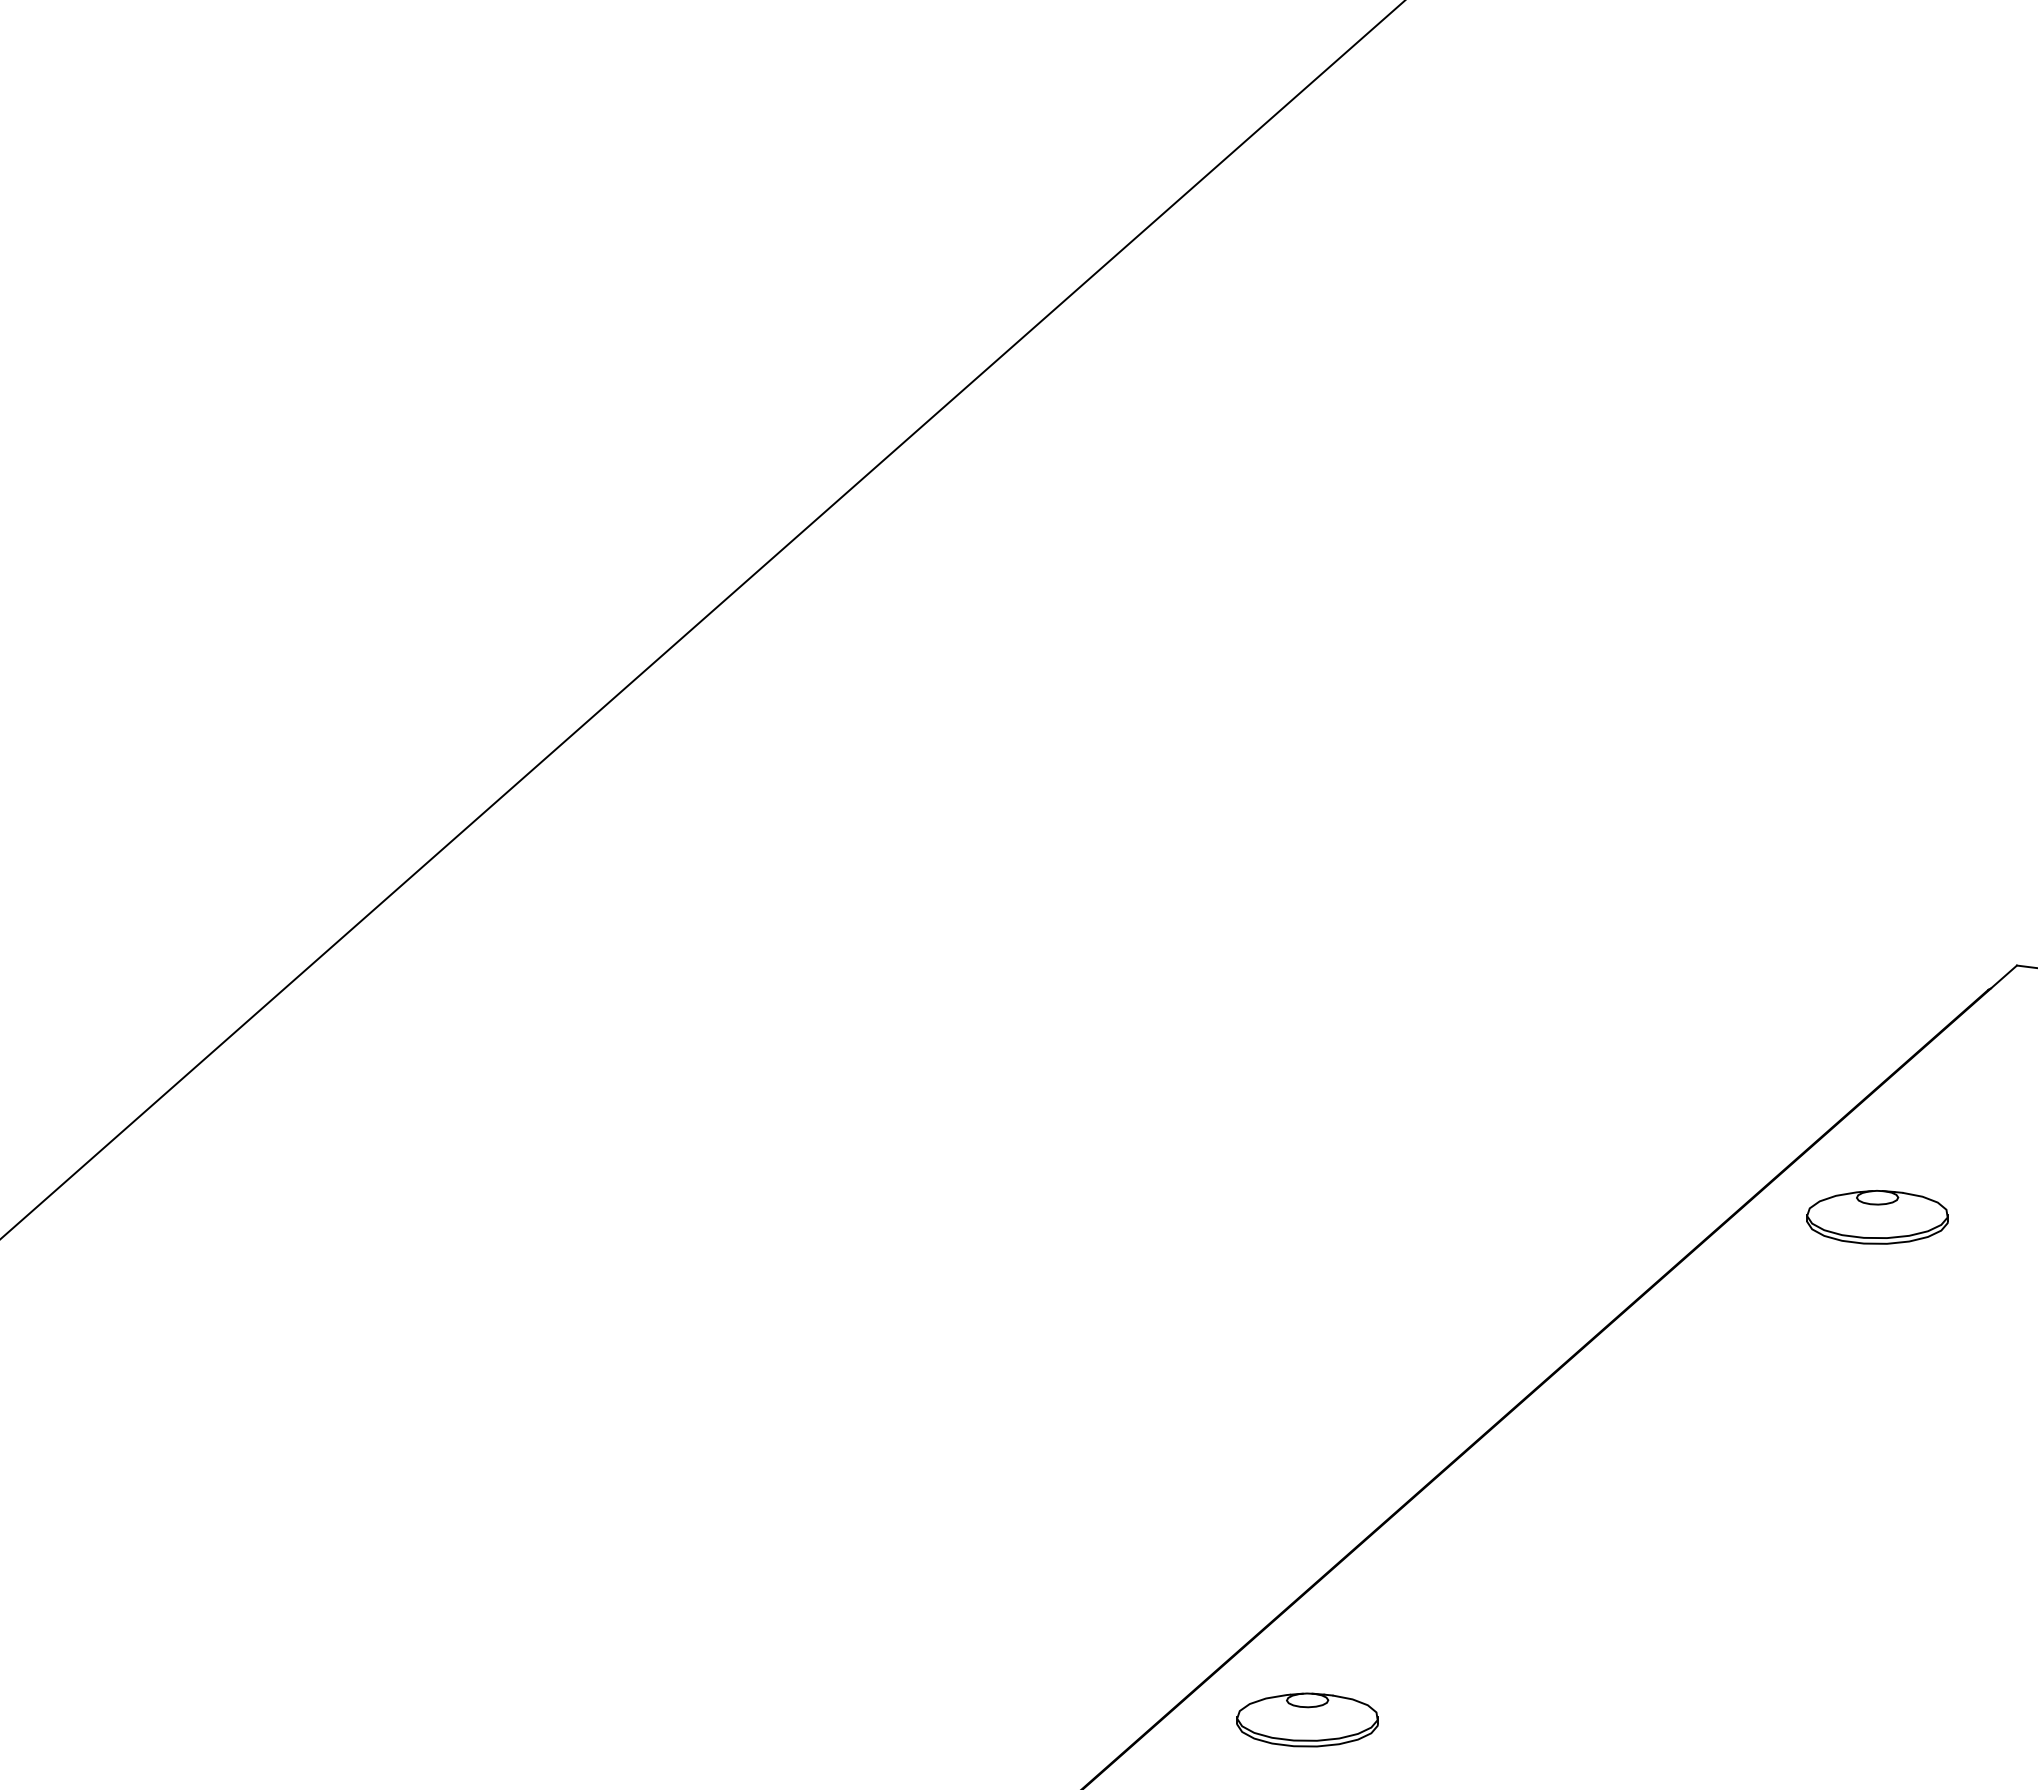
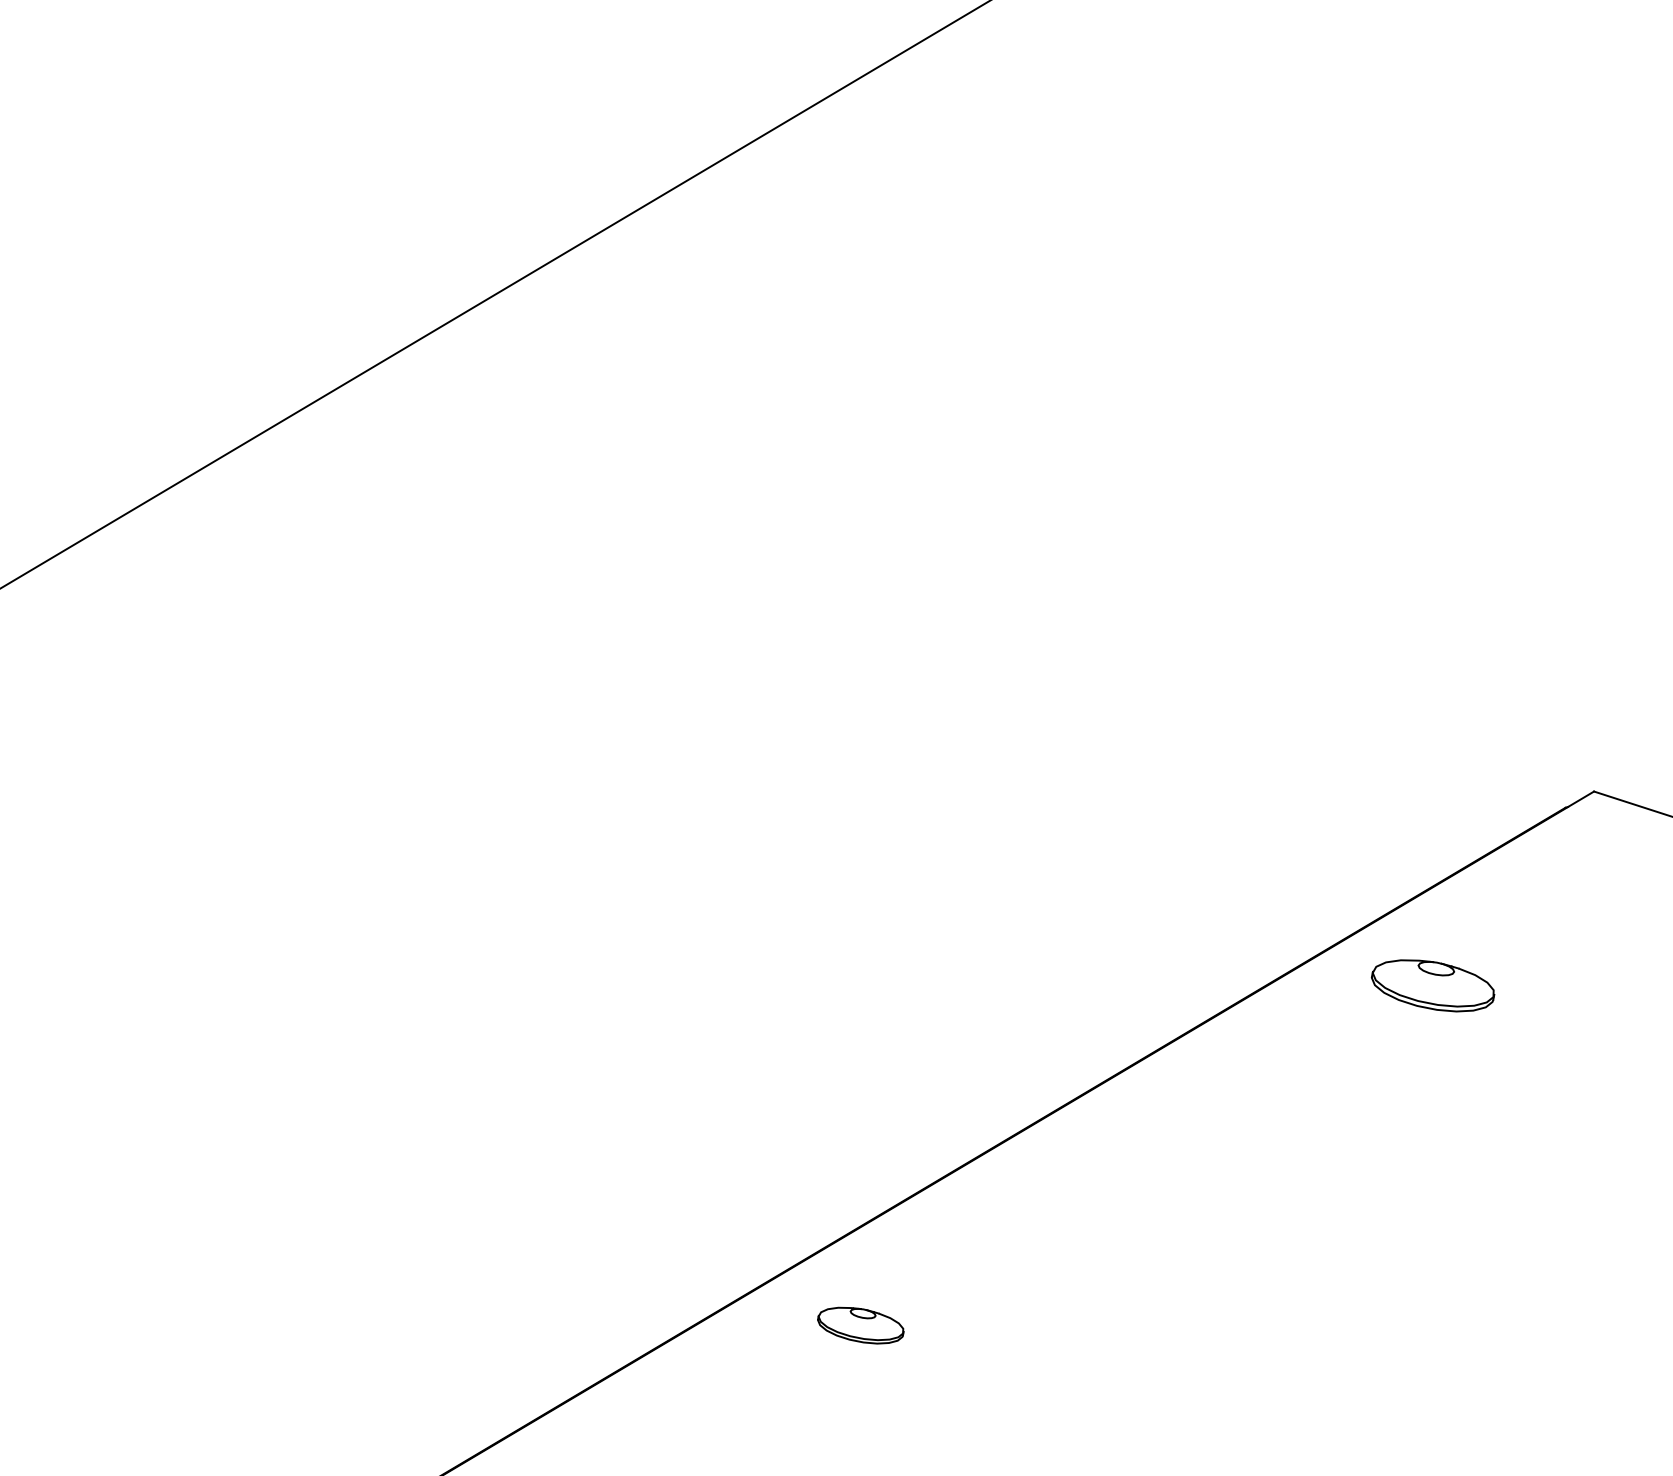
part: (1307, 1719) -> (860, 1324), size x0.7

